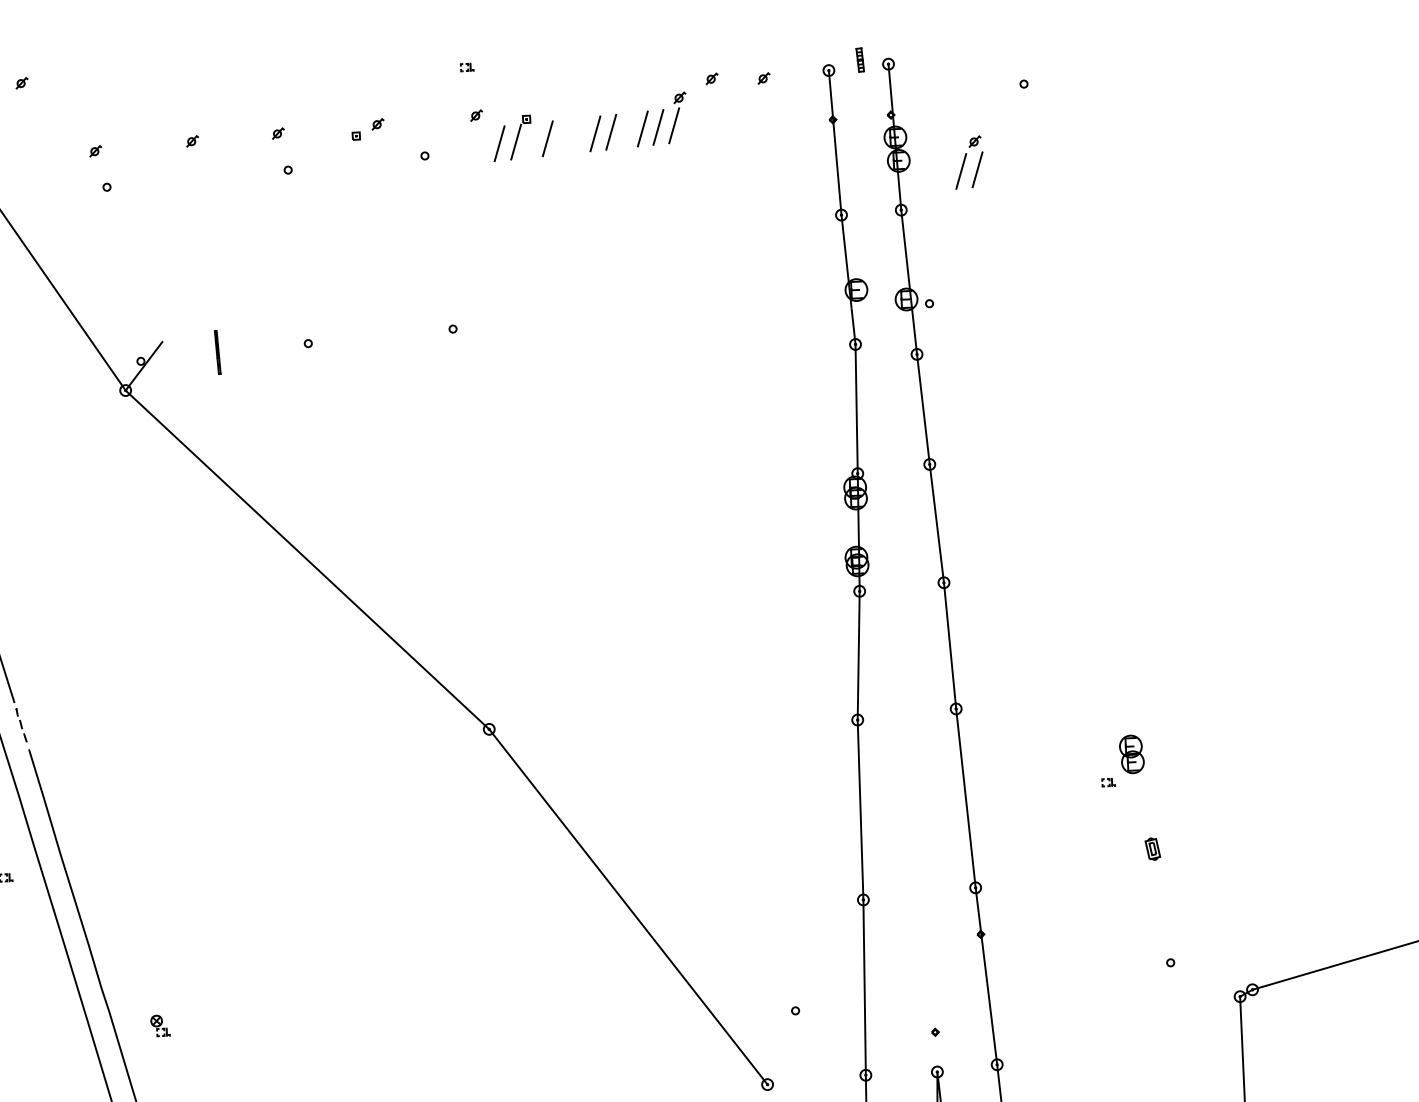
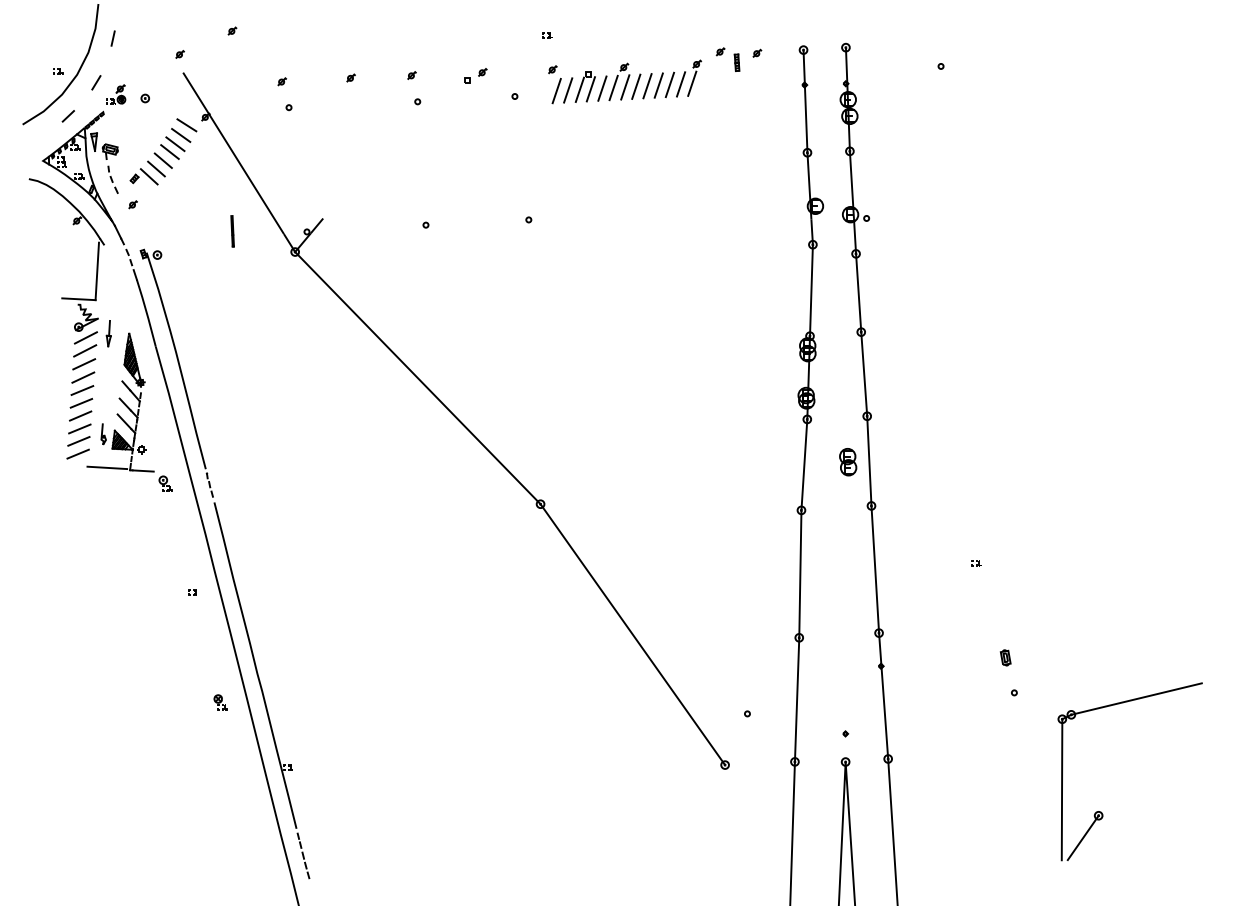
part: (859, 59) -> (736, 62), moved
line: (626, 130) -> (658, 85), added
line: (531, 140) -> (590, 89), added
line: (483, 144) -> (556, 90), added
part: (969, 161) -> (619, 81), moved
line: (217, 352) -> (232, 231), moved
part: (1132, 754) -> (848, 462), moved
part: (1152, 848) -> (1005, 657), moved
part: (160, 1025) -> (220, 702), moved

